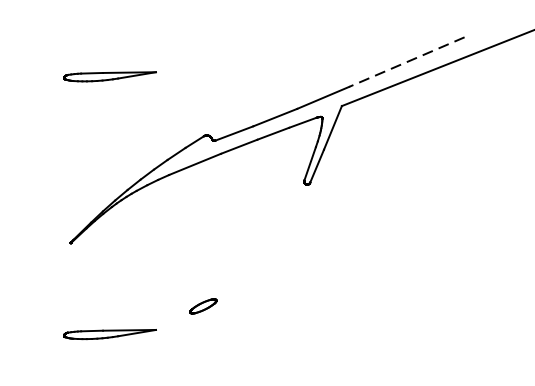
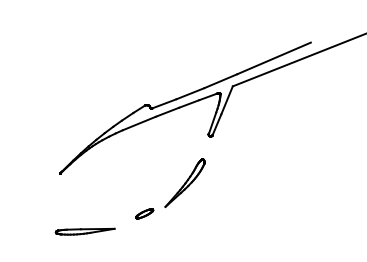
line: (405, 62) -> (273, 58), dashed -> solid
part: (108, 76) -> (84, 67), removed
part: (265, 258) -> (184, 183), added

